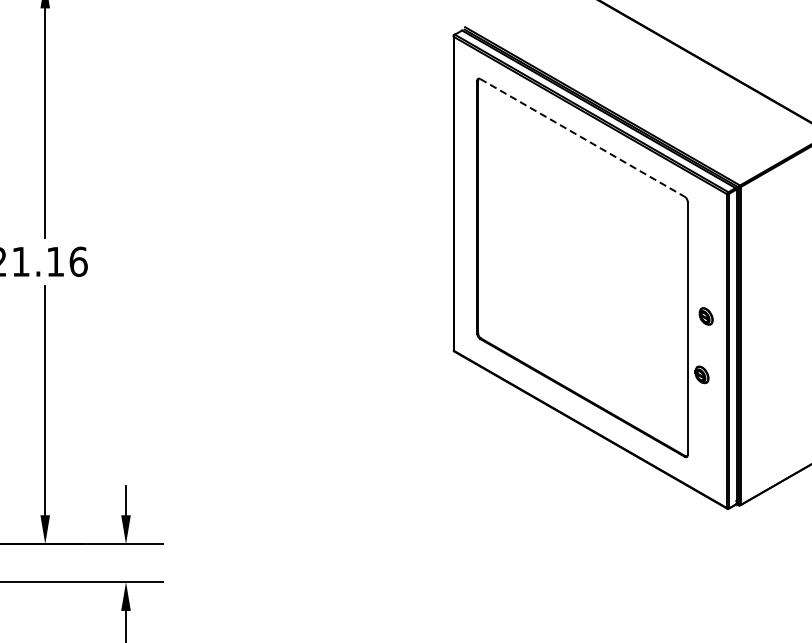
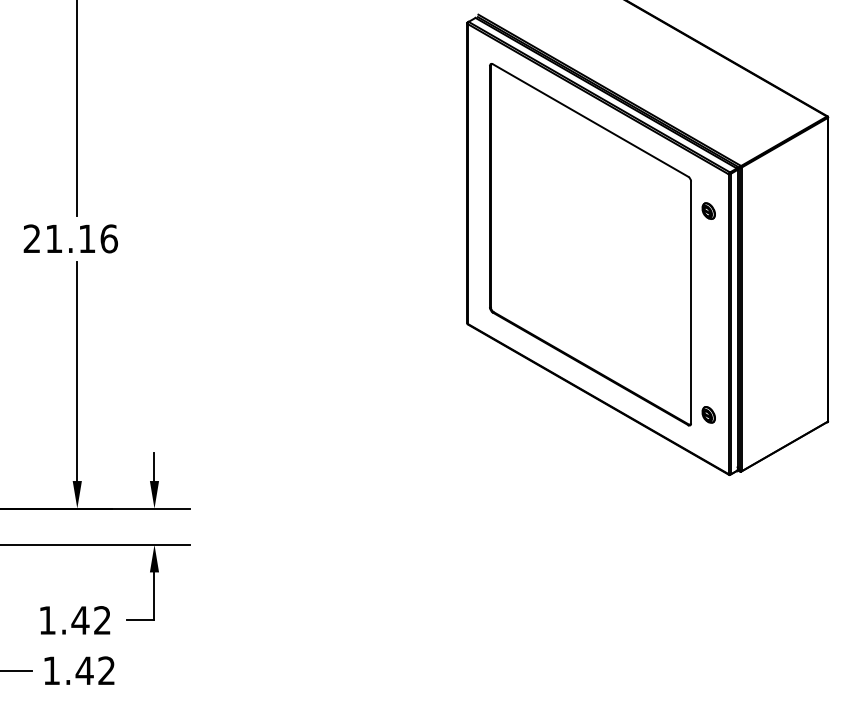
line: (582, 137) -> (590, 120), dashed -> solid
part: (705, 315) -> (708, 210), moved
part: (701, 374) -> (708, 414), moved

